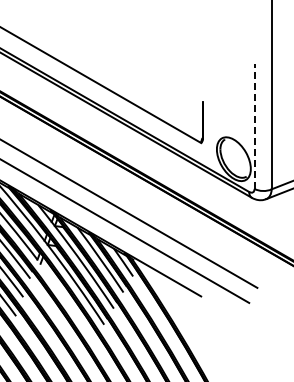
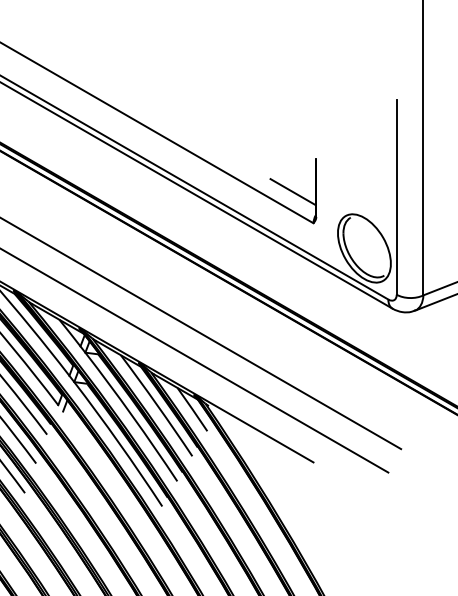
line: (187, 122) -> (292, 191), added
line: (254, 125) -> (396, 195), dashed -> solid

